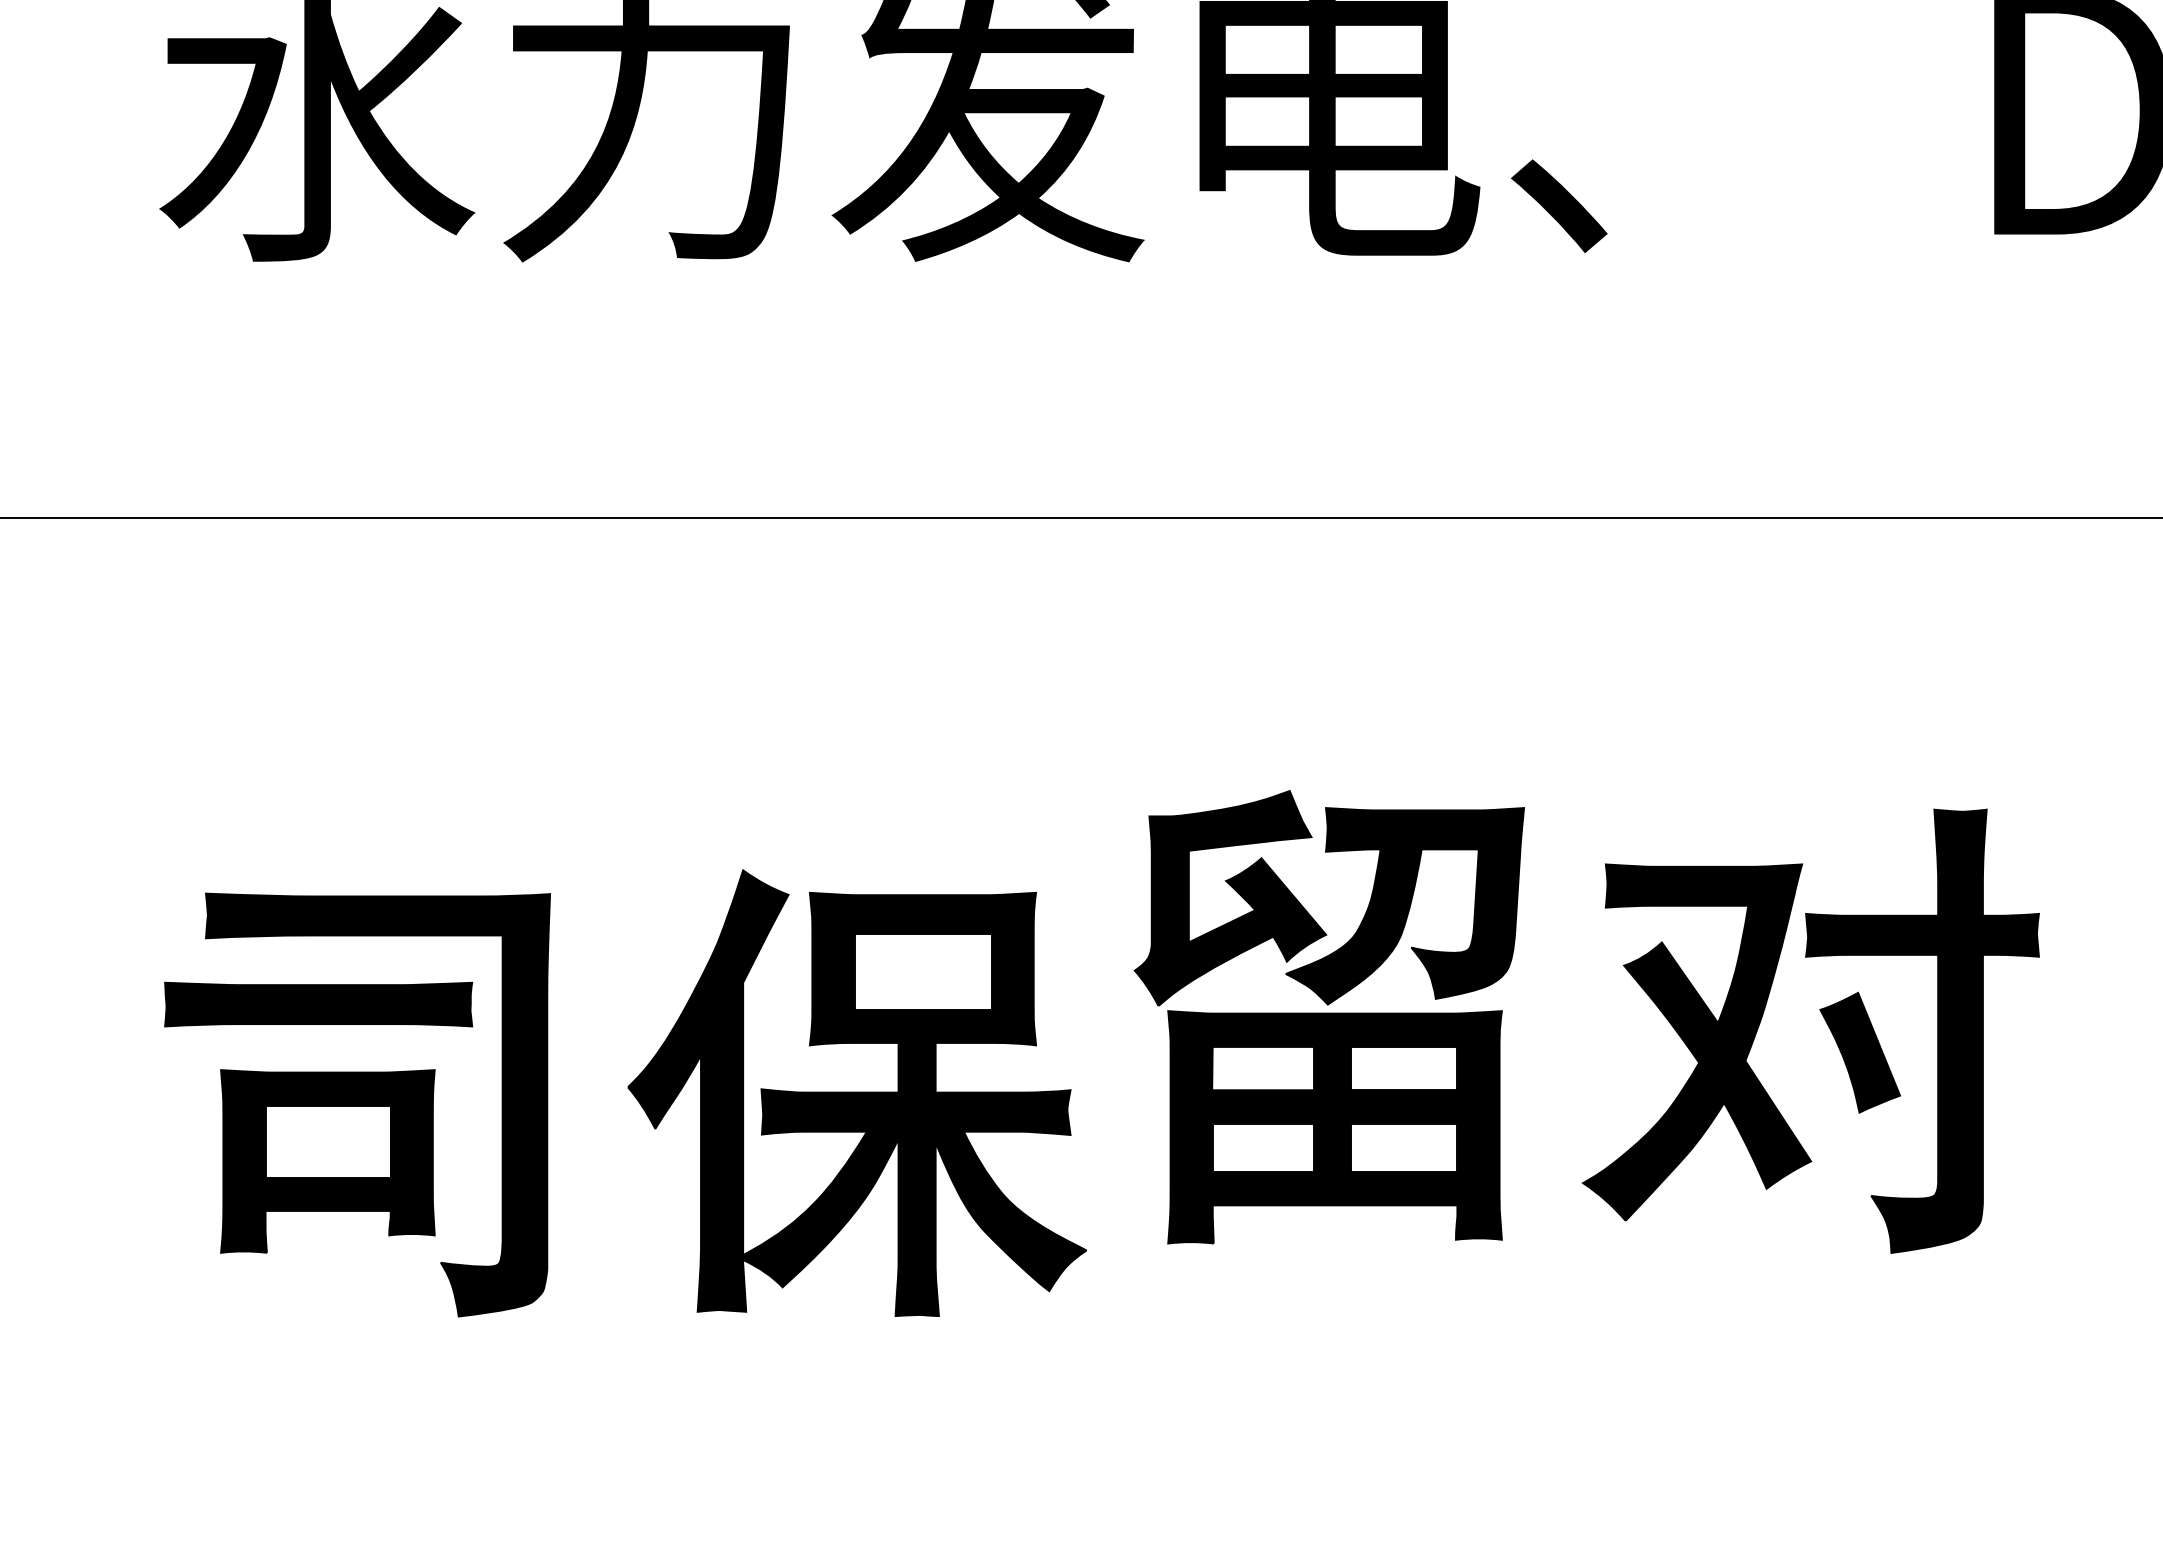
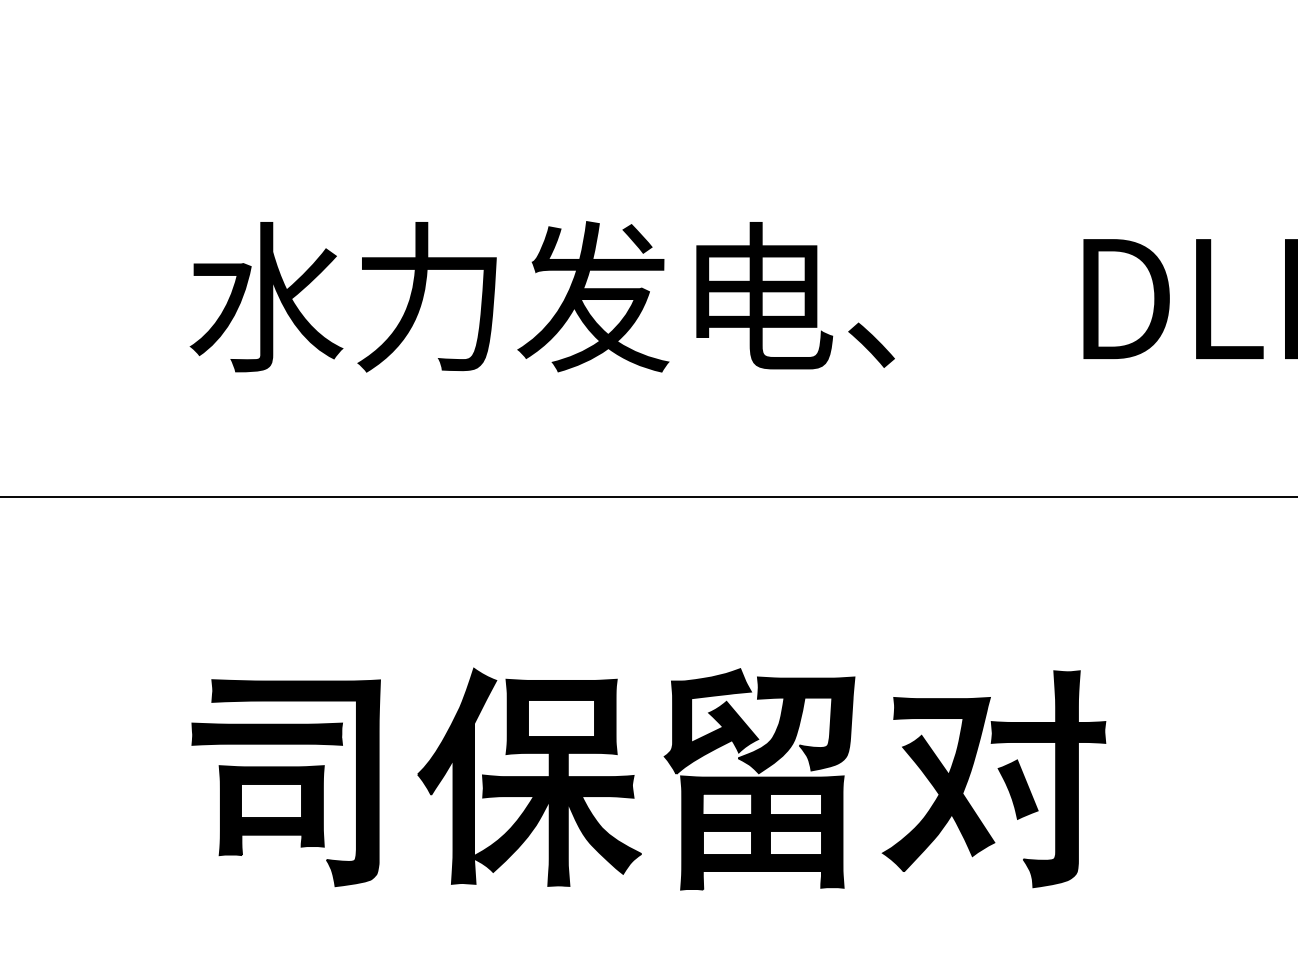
part: (1329, 1017) -> (759, 779), moved
part: (1825, 1025) -> (1001, 776), moved

